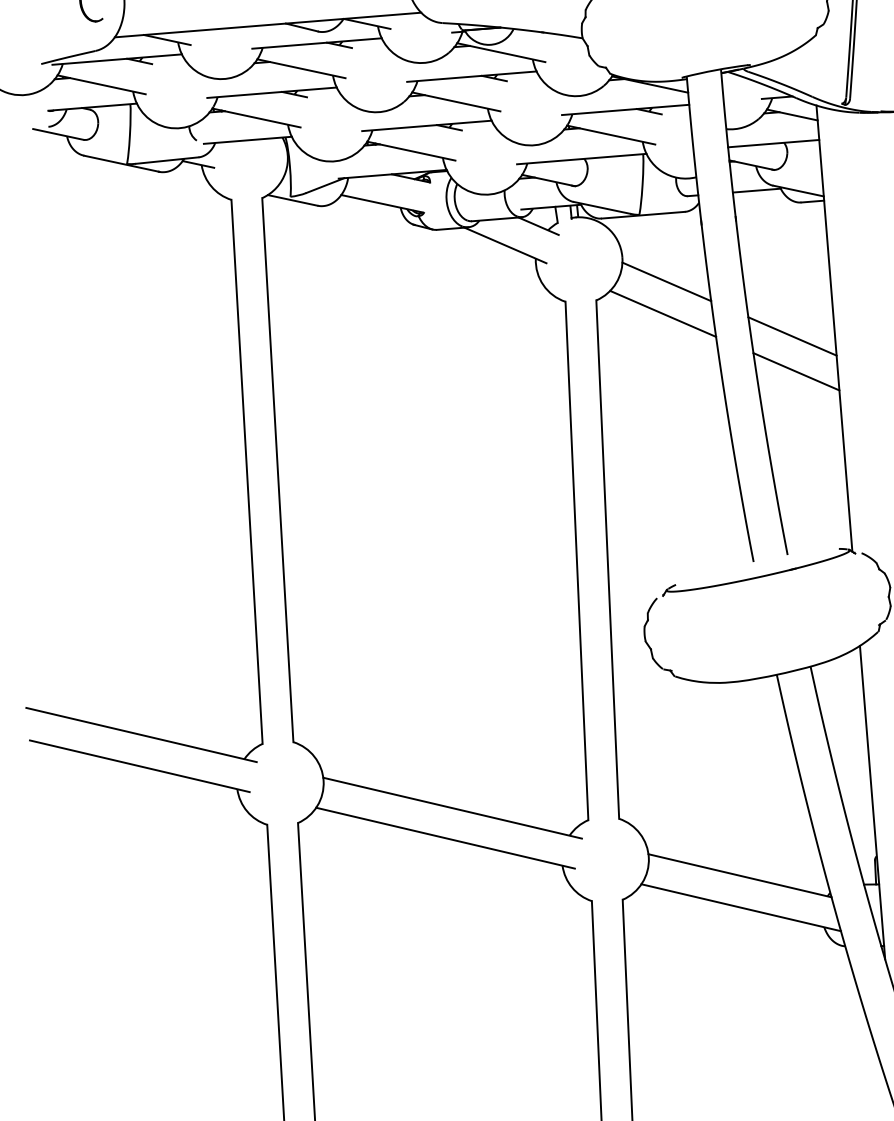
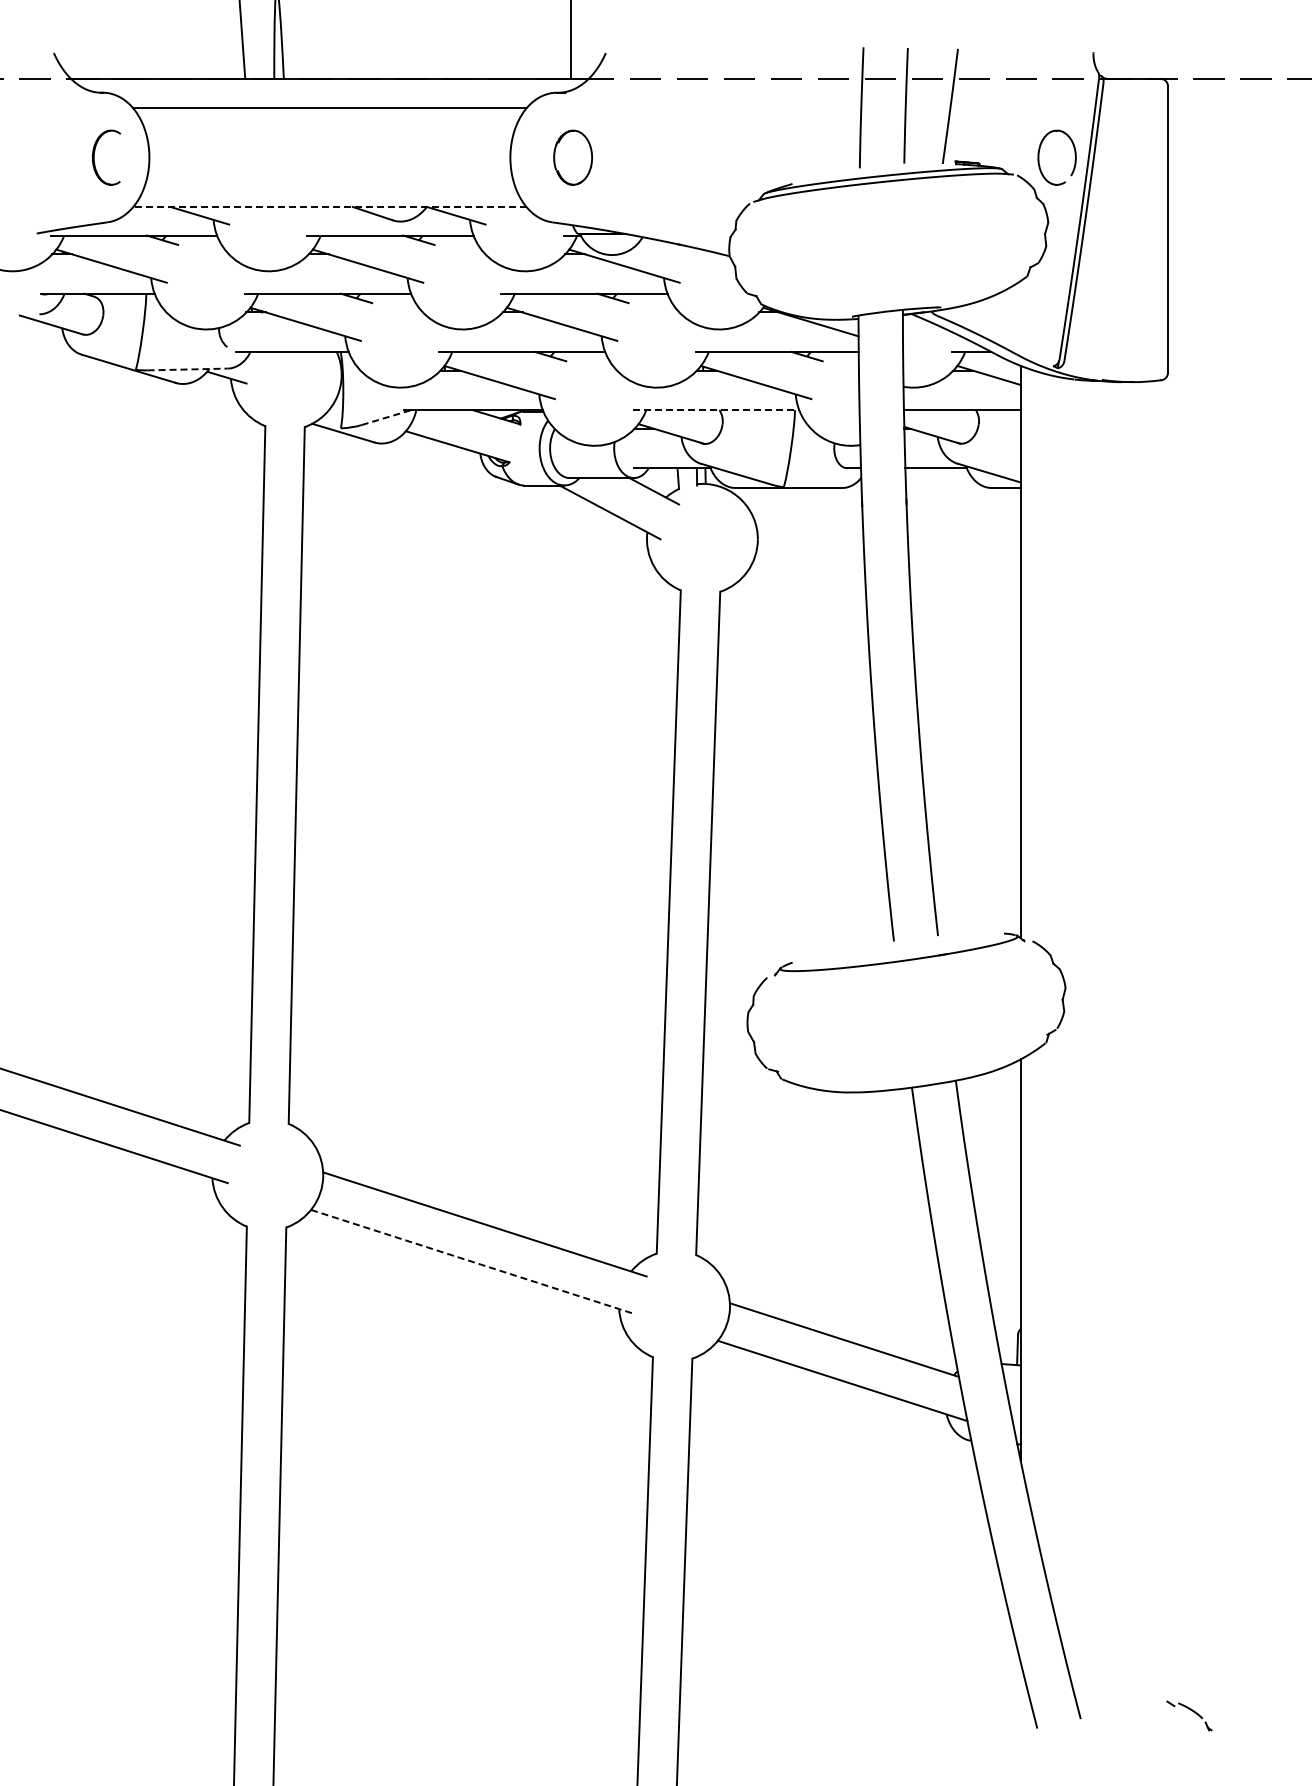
line: (267, 25) -> (329, 207), solid -> dashed
line: (582, 159) -> (716, 410), solid -> dashed
line: (168, 160) -> (188, 369), solid -> dashed
line: (326, 185) -> (387, 417), solid -> dashed
line: (666, 282) -> (811, 575), removed
line: (662, 313) -> (803, 615), removed
line: (792, 336) -> (966, 657), removed
line: (796, 371) -> (967, 703), removed
line: (445, 837) -> (472, 1261), solid -> dashed

